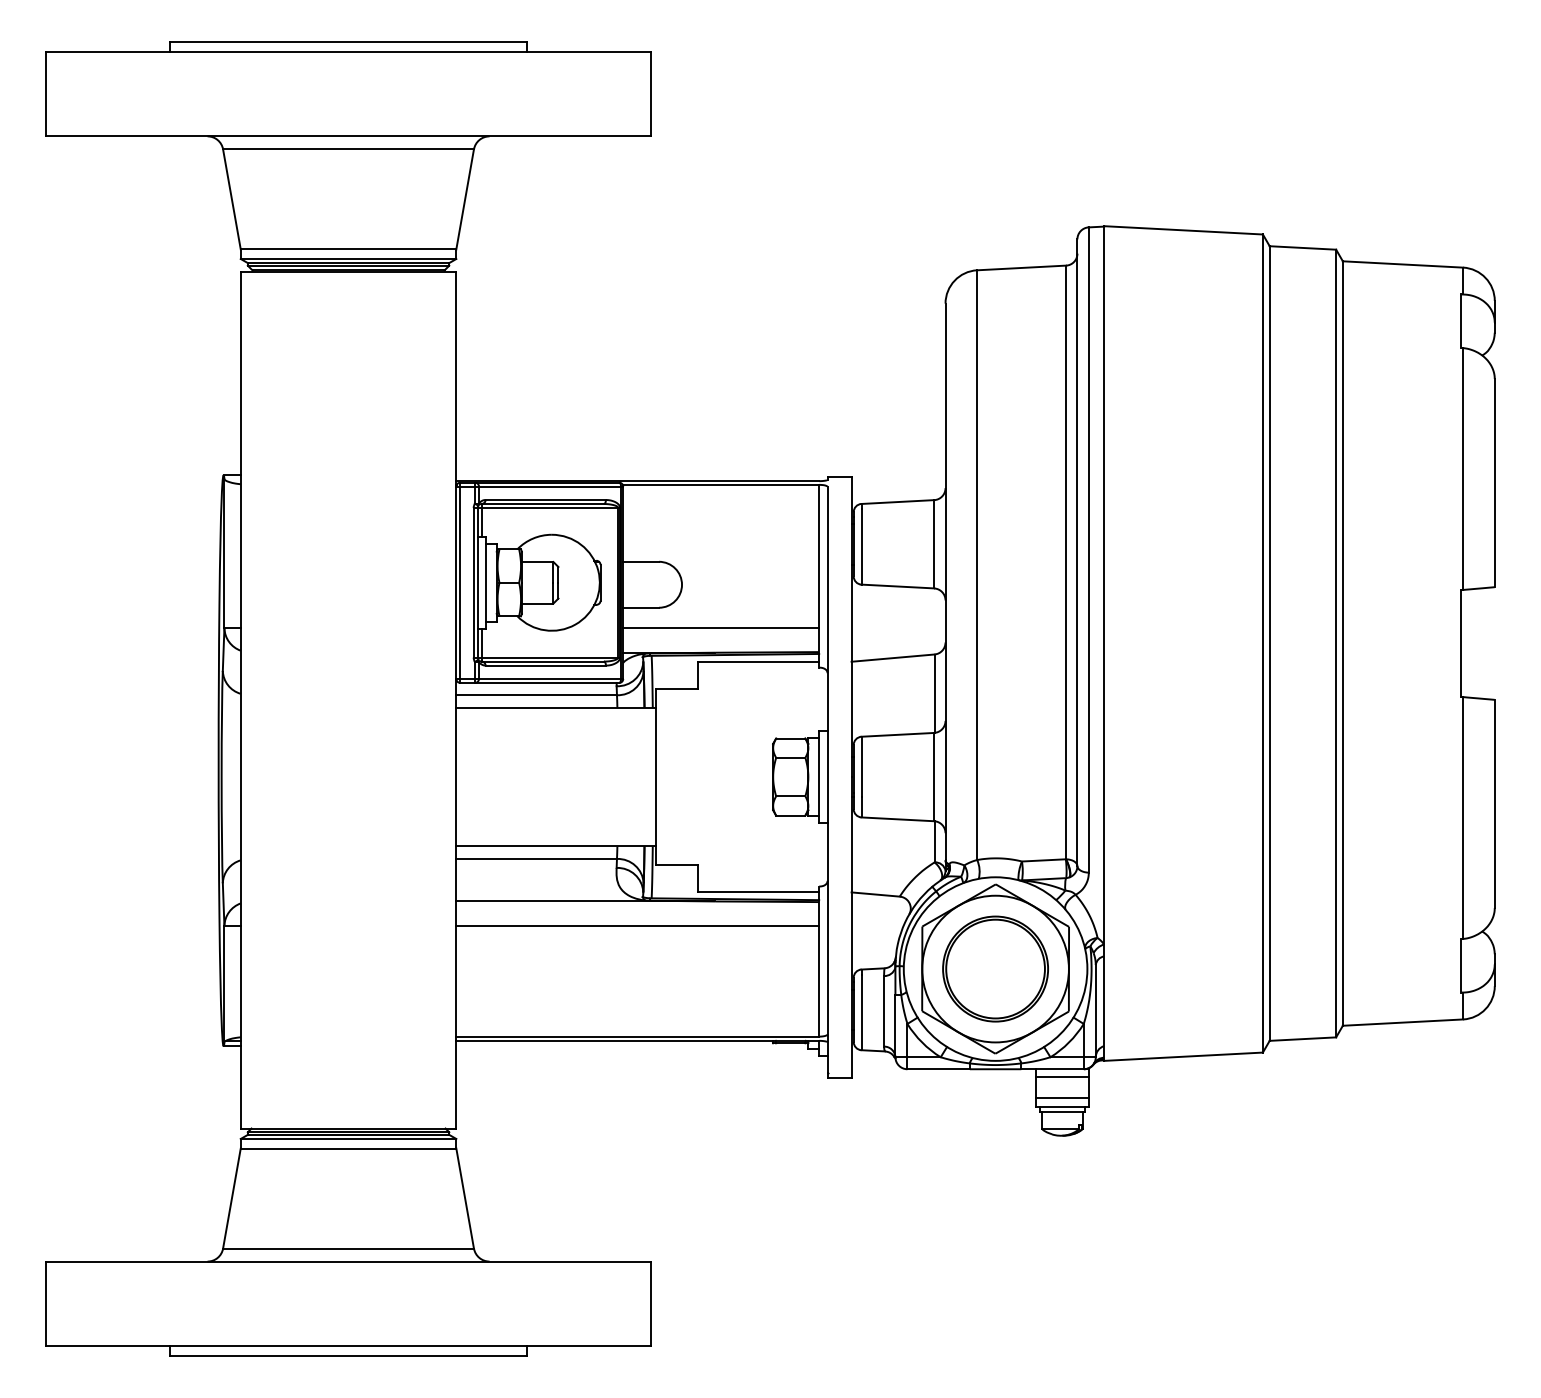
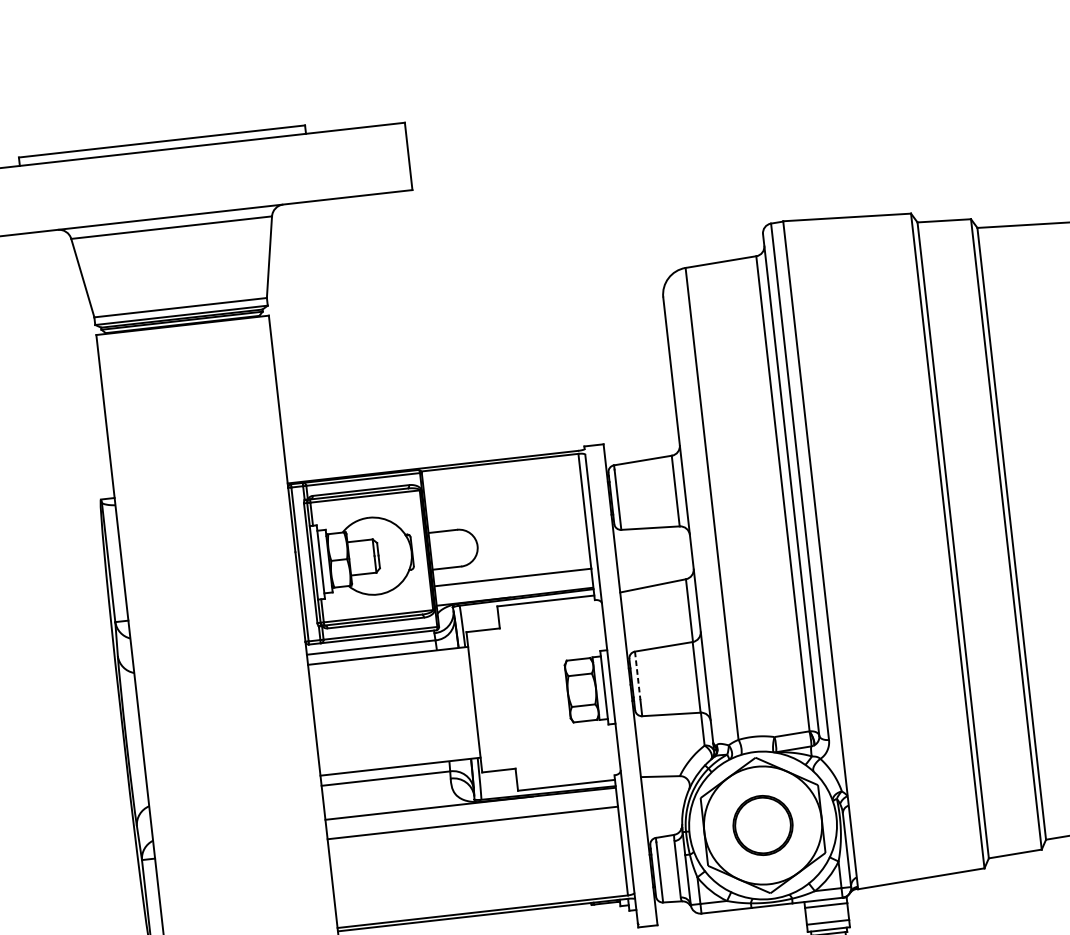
line: (861, 767) -> (637, 676), solid -> dashed
part: (995, 968) -> (762, 825), size x0.7

